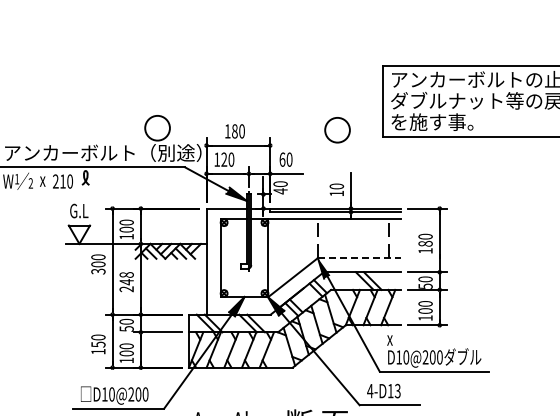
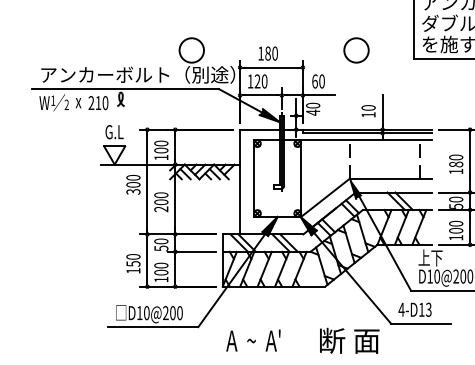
circle: (337, 130) -> (356, 50), moved
line: (359, 258) -> (390, 178), dashed -> solid
text: (126, 278) -> (161, 198), 248 -> 200
text: (399, 338) -> (430, 257), x -> 上下

